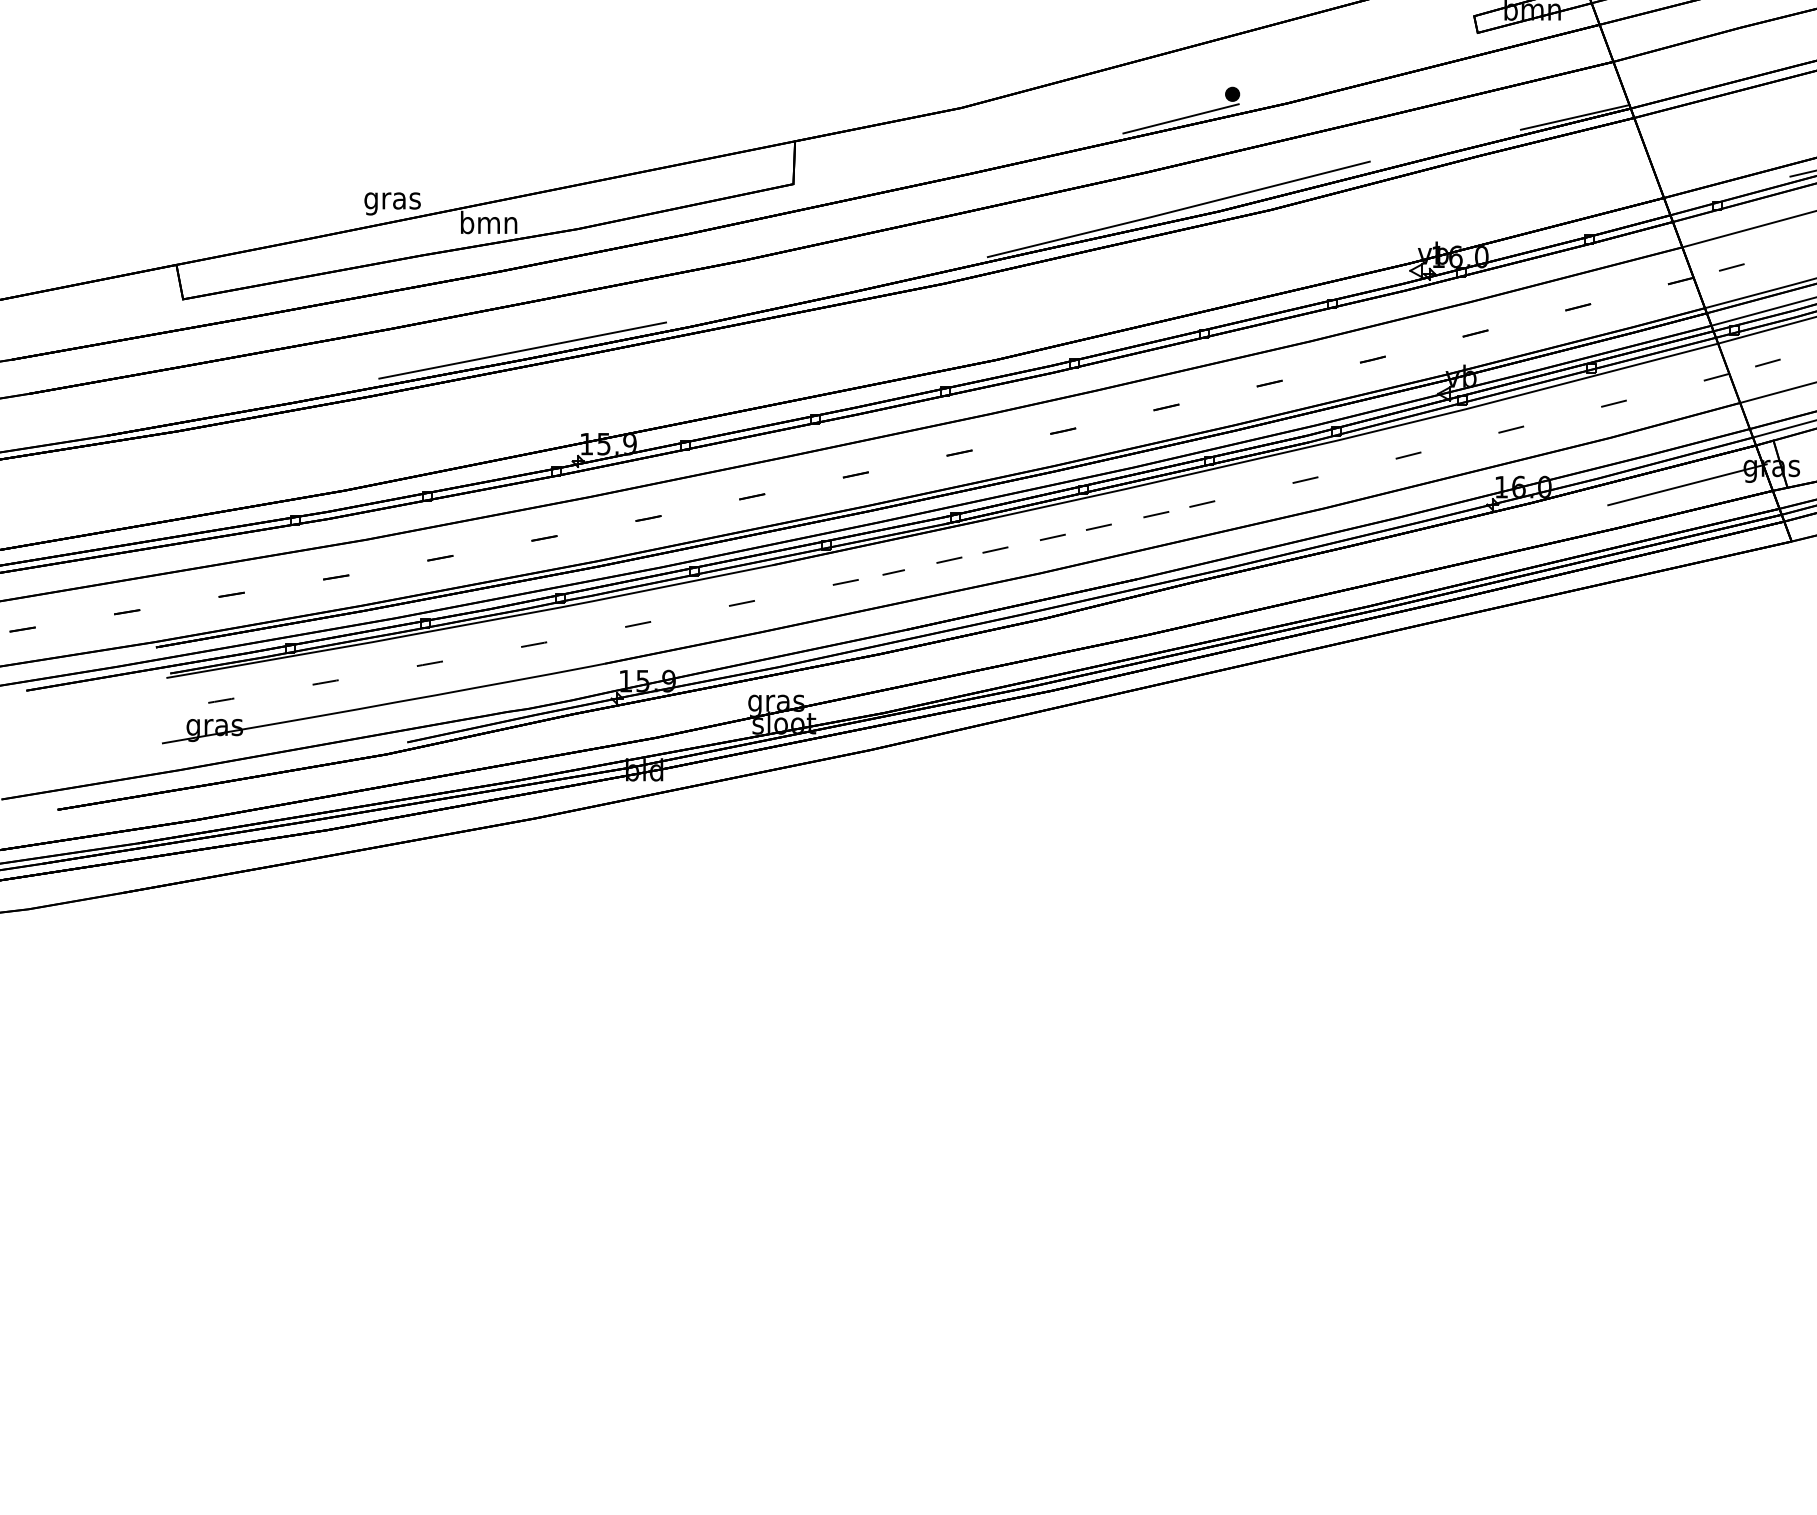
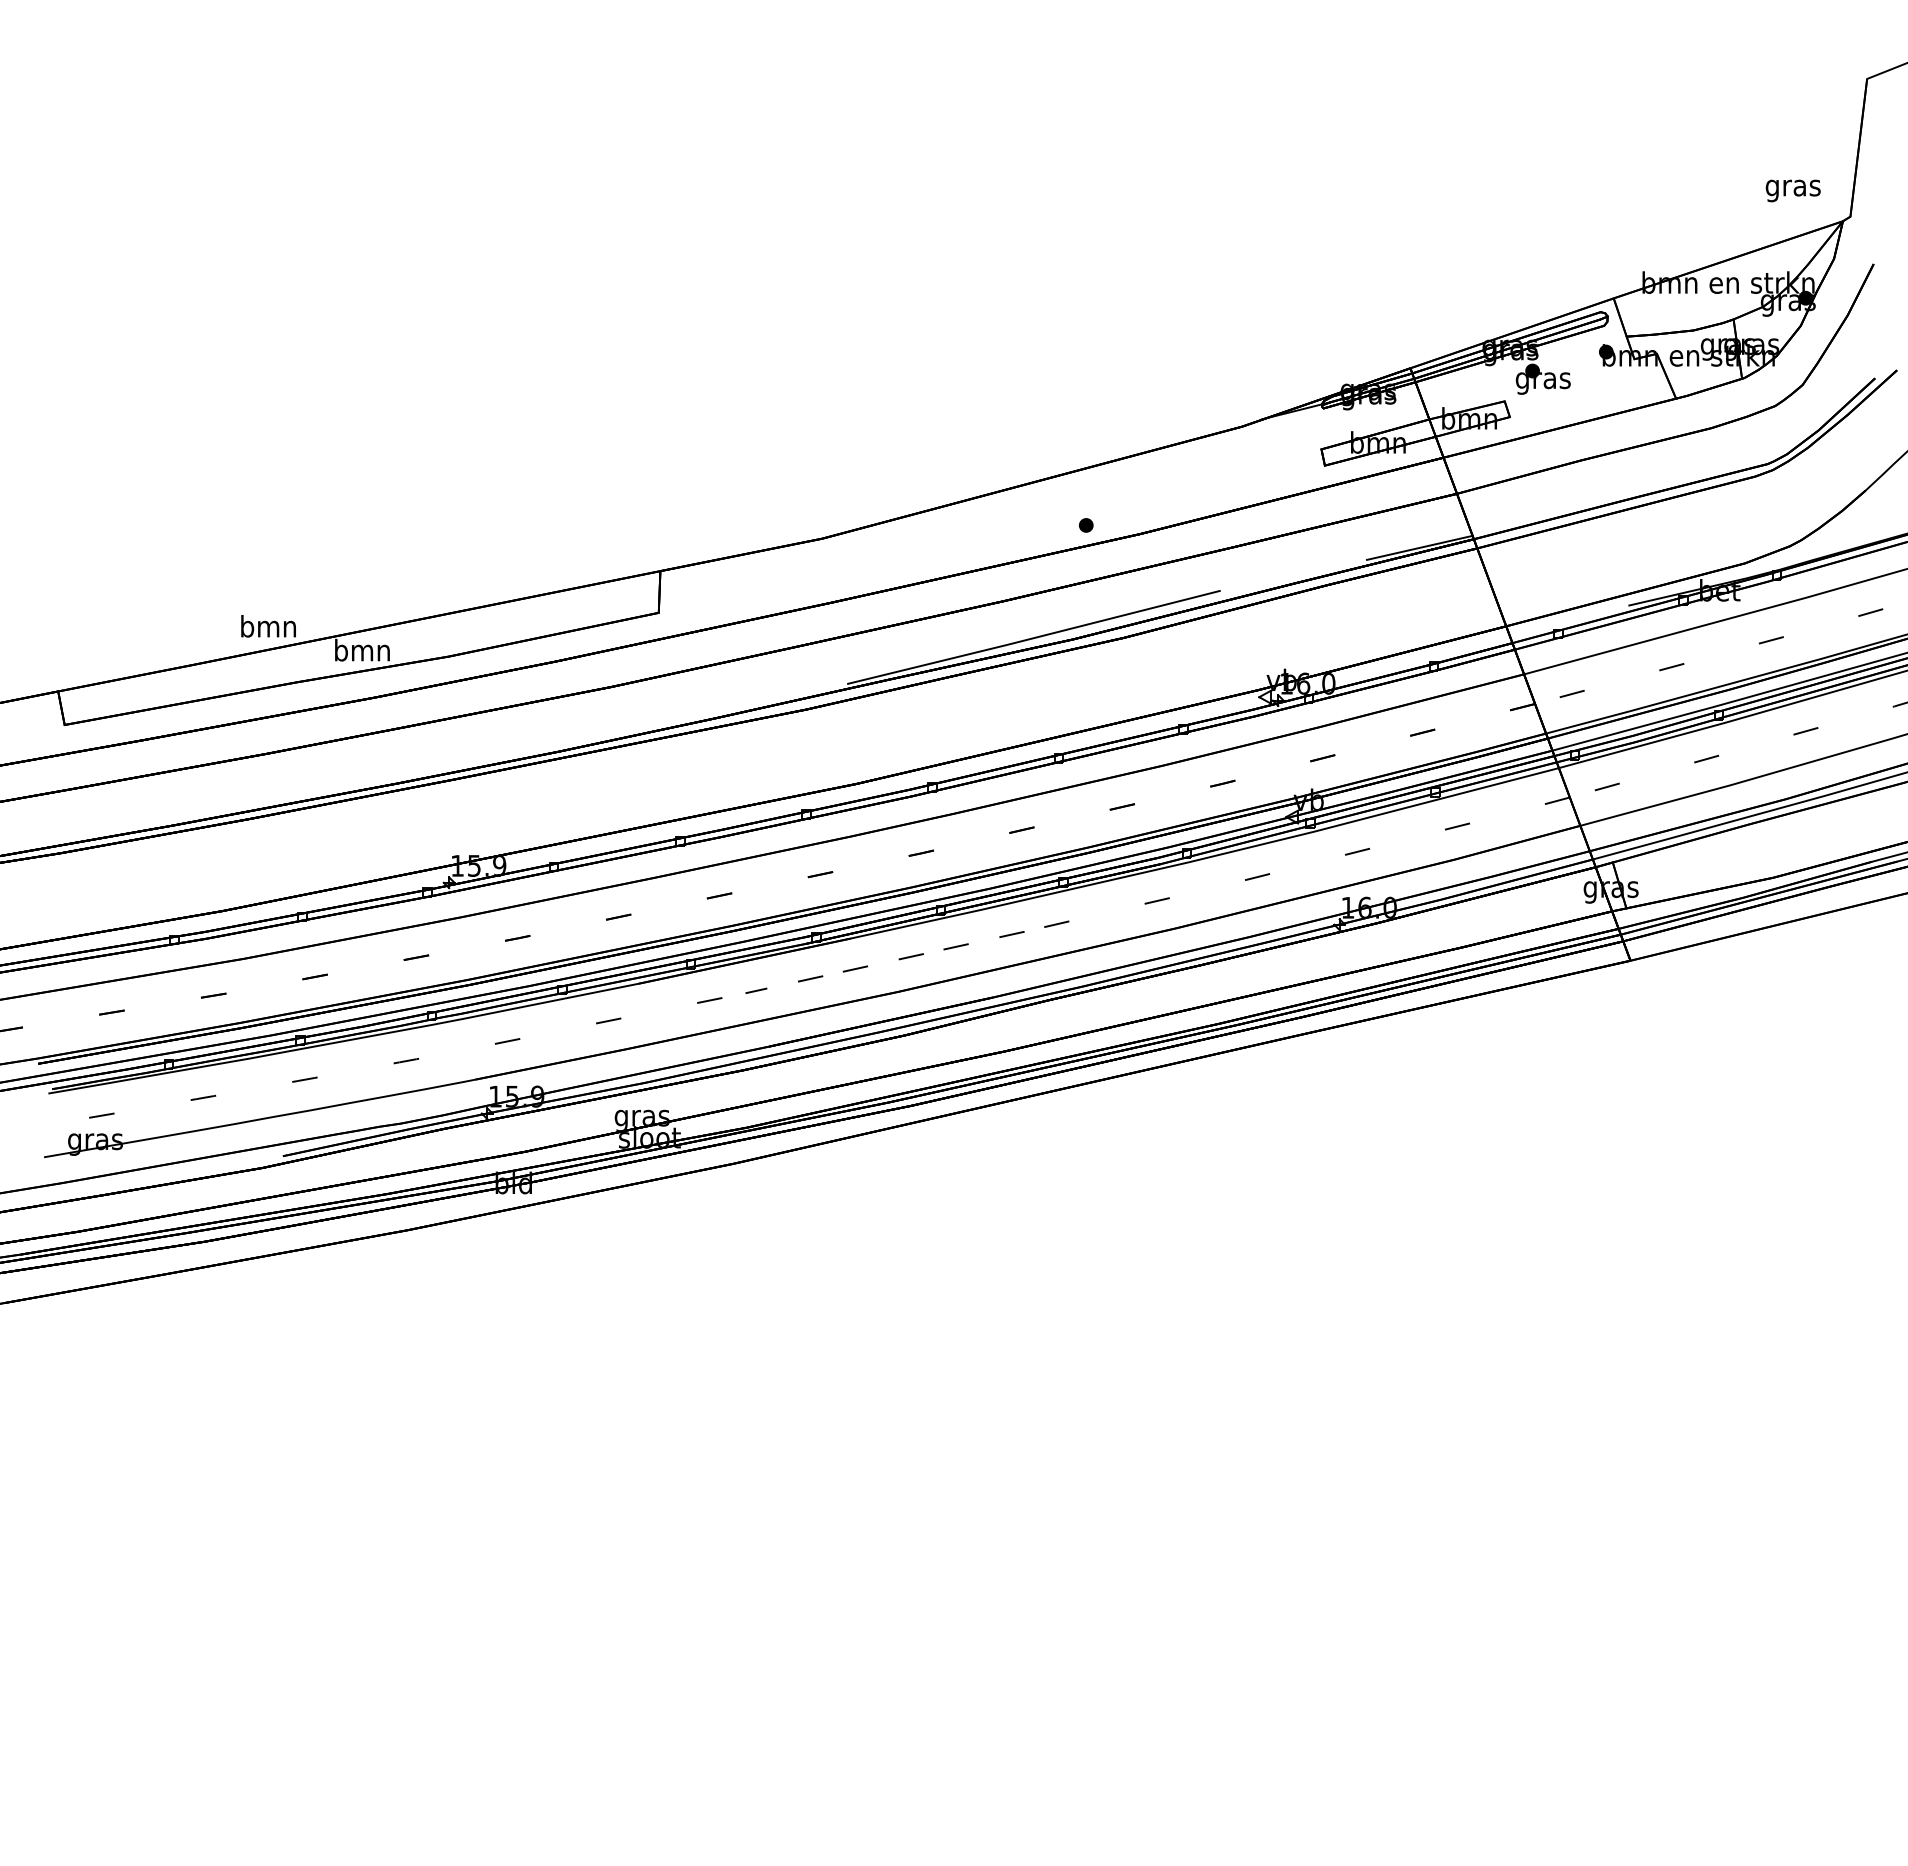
line: (1180, 119) -> (1035, 549), removed
text: (392, 201) -> (268, 629), gras -> bmn
line: (521, 350) -> (394, 774), removed
line: (1686, 484) -> (1528, 905), removed

